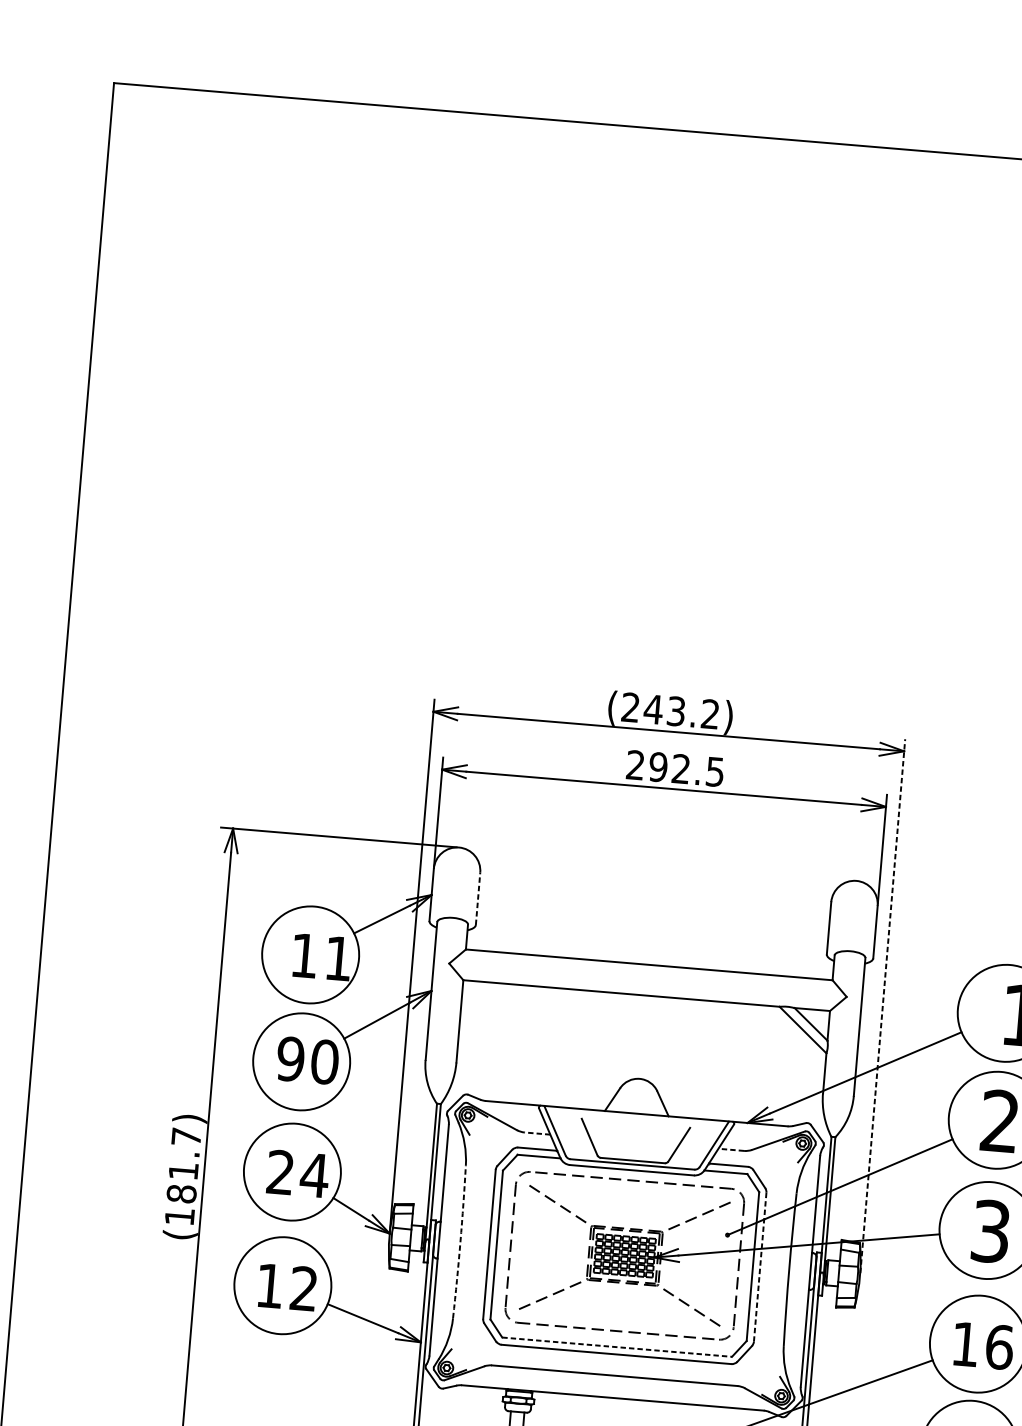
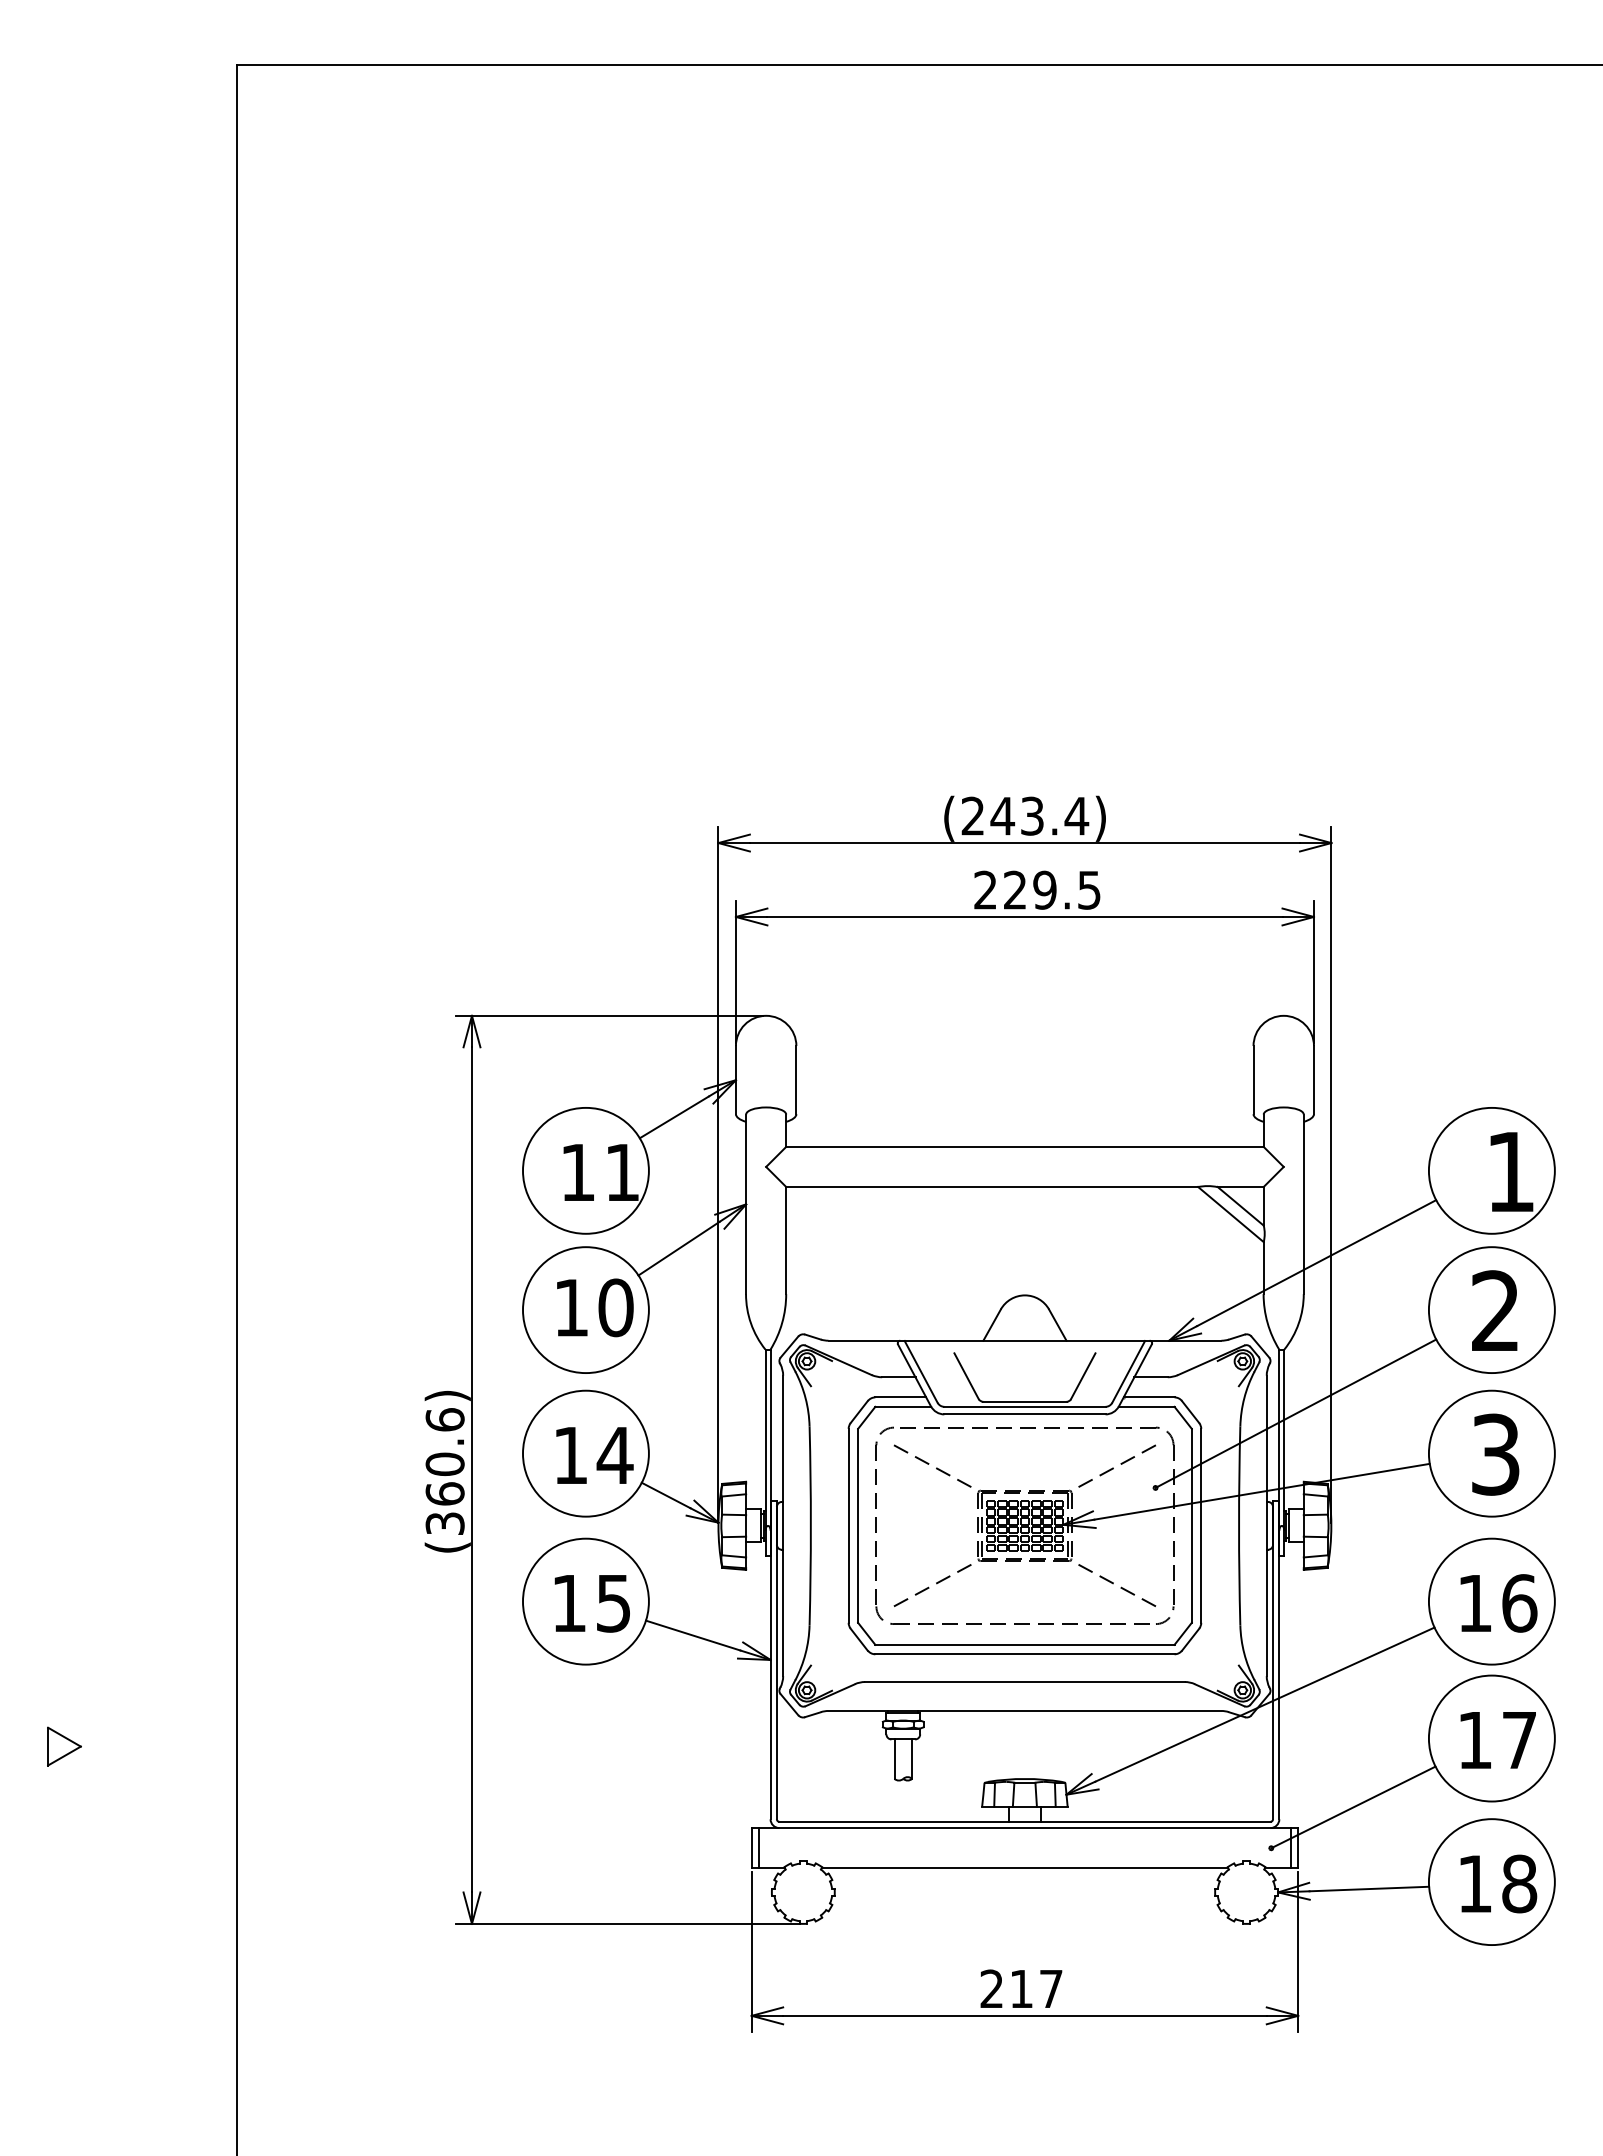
text: (710, 713) -> (1076, 815), (243.2) -> (243.4)
text: (669, 767) -> (1029, 889), 292.5 -> 229.5
line: (478, 898) -> (796, 1079), dashed -> solid
line: (882, 1006) -> (1331, 1175), dashed -> solid
text: (289, 1058) -> (570, 1307), 90 -> 10
line: (537, 1133) -> (898, 1377), dashed -> solid
line: (731, 1150) -> (1151, 1377), dashed -> solid
text: (279, 1171) -> (569, 1454), 24 -> 14
text: (182, 1176) -> (444, 1471), (181.7) -> (360.6)
arc: (460, 1241) -> (810, 1525), dashed -> solid
line: (760, 1266) -> (1201, 1525), dashed -> solid
text: (303, 1288) -> (612, 1603), 12 -> 15
line: (616, 1346) -> (1024, 1644), dashed -> solid

